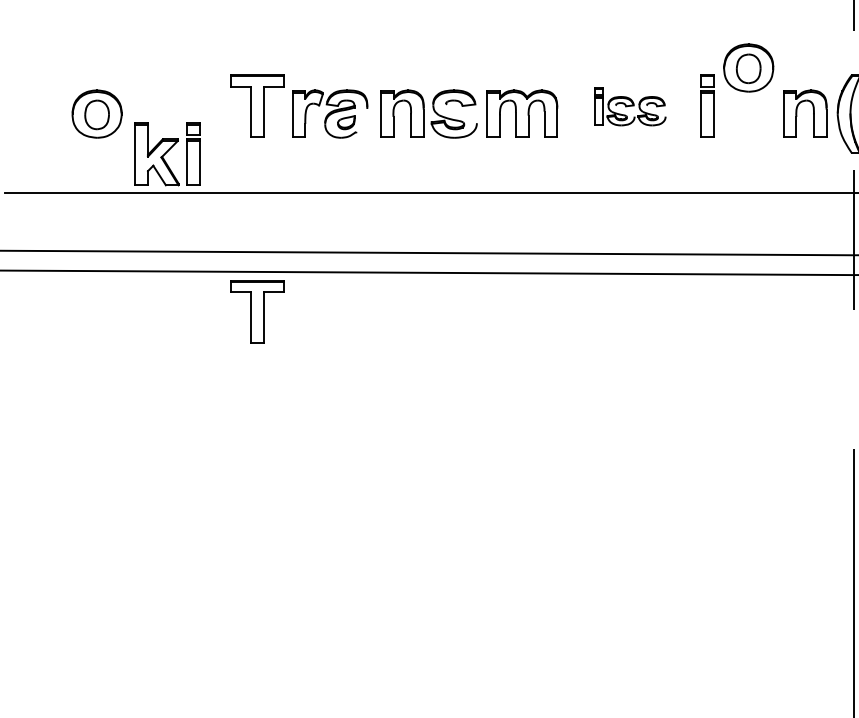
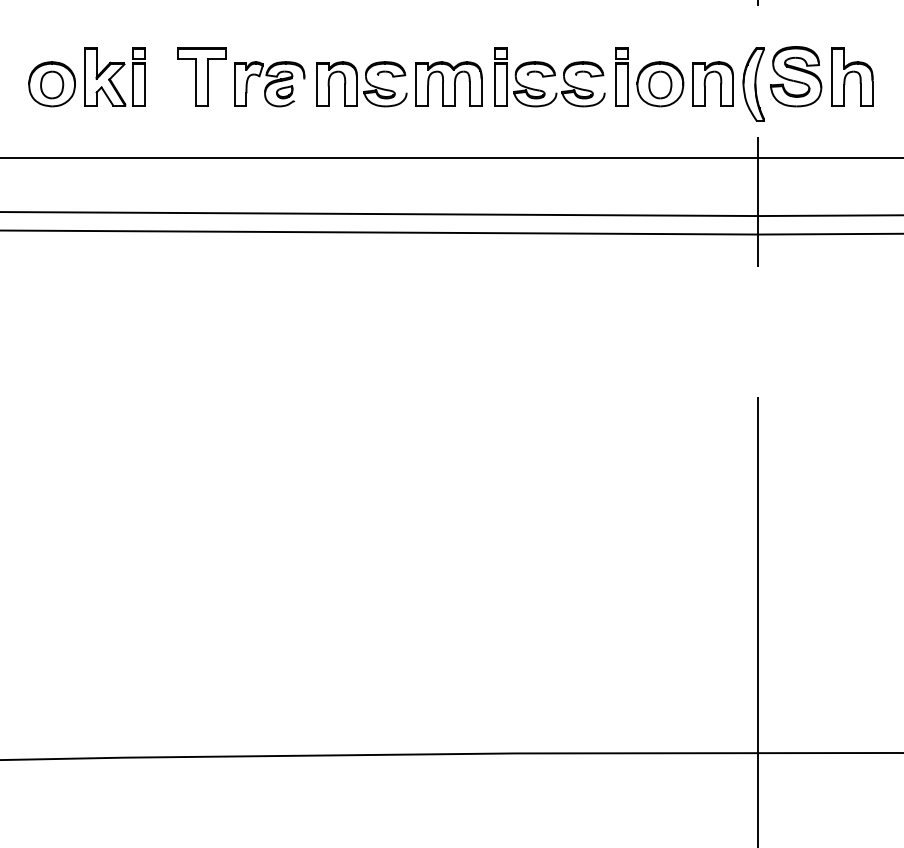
part: (748, 68) -> (660, 84), moved
part: (629, 106) -> (549, 77), size x1.67
part: (167, 153) -> (114, 76), moved
part: (257, 311) -> (201, 268), removed

